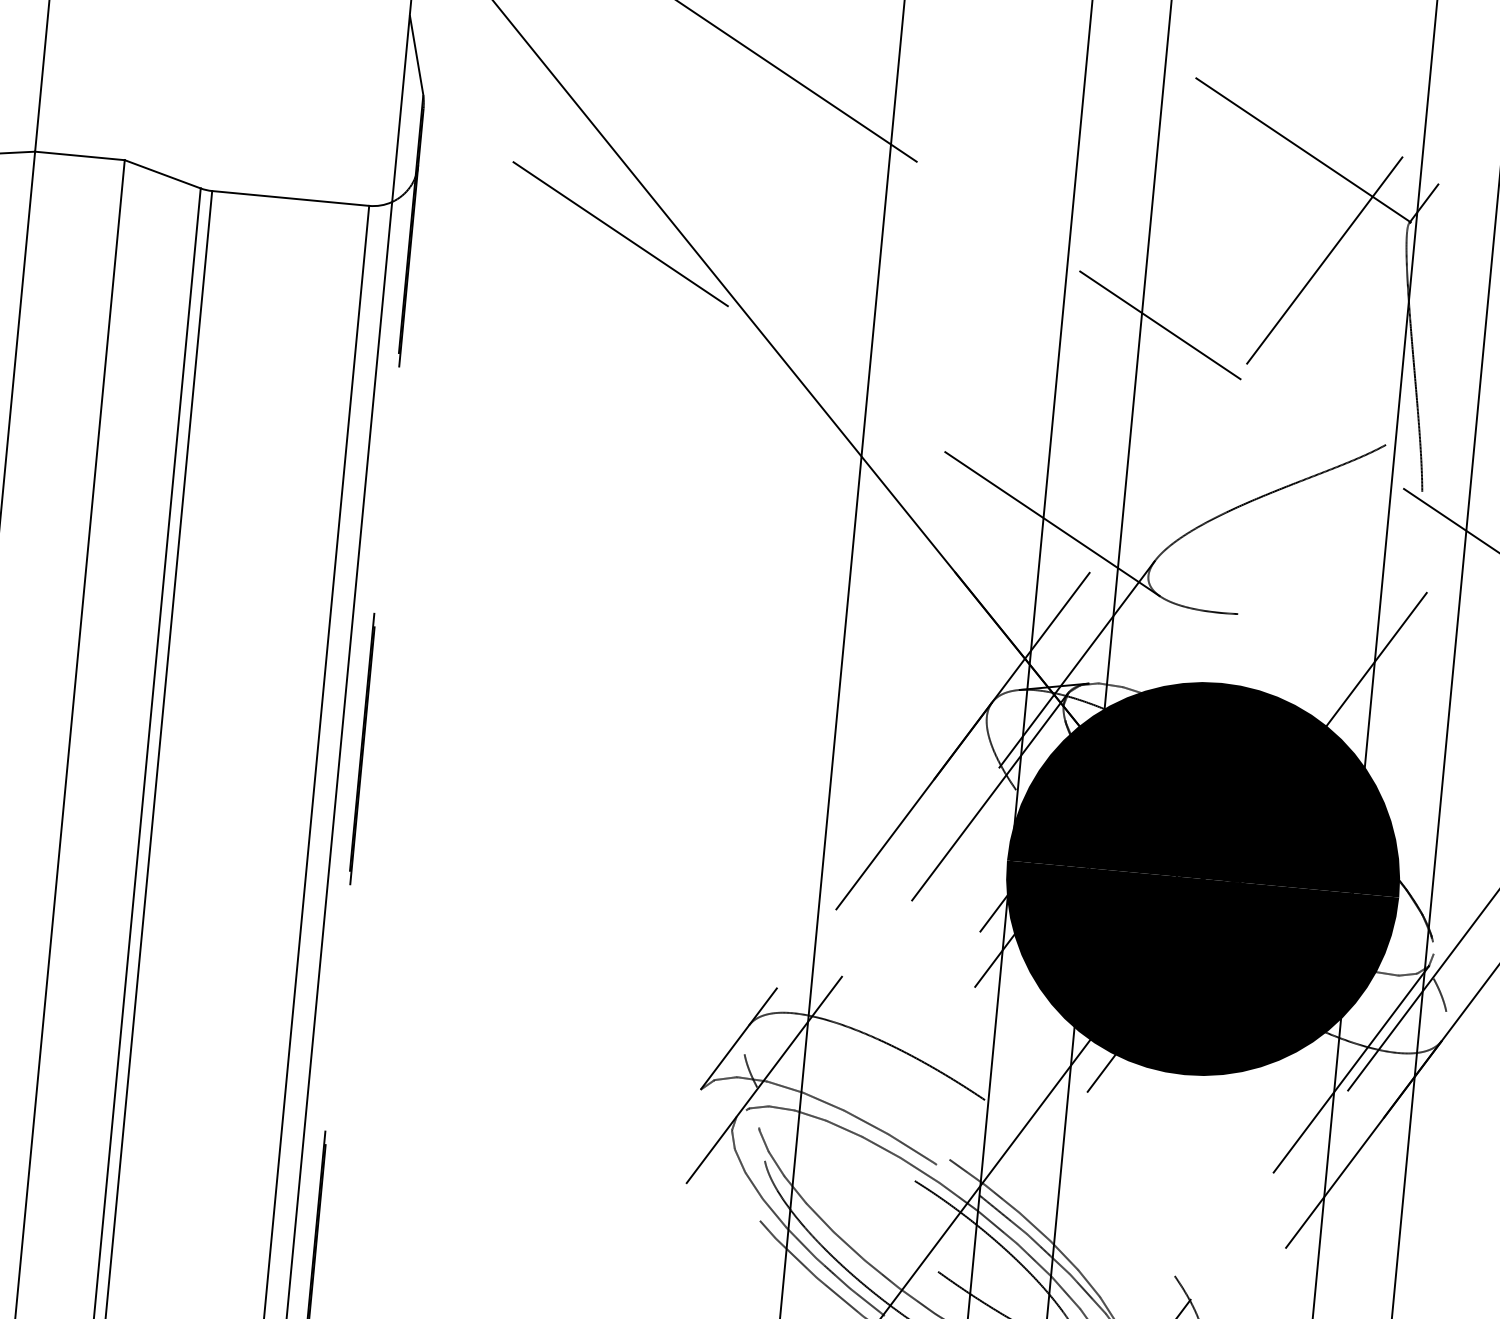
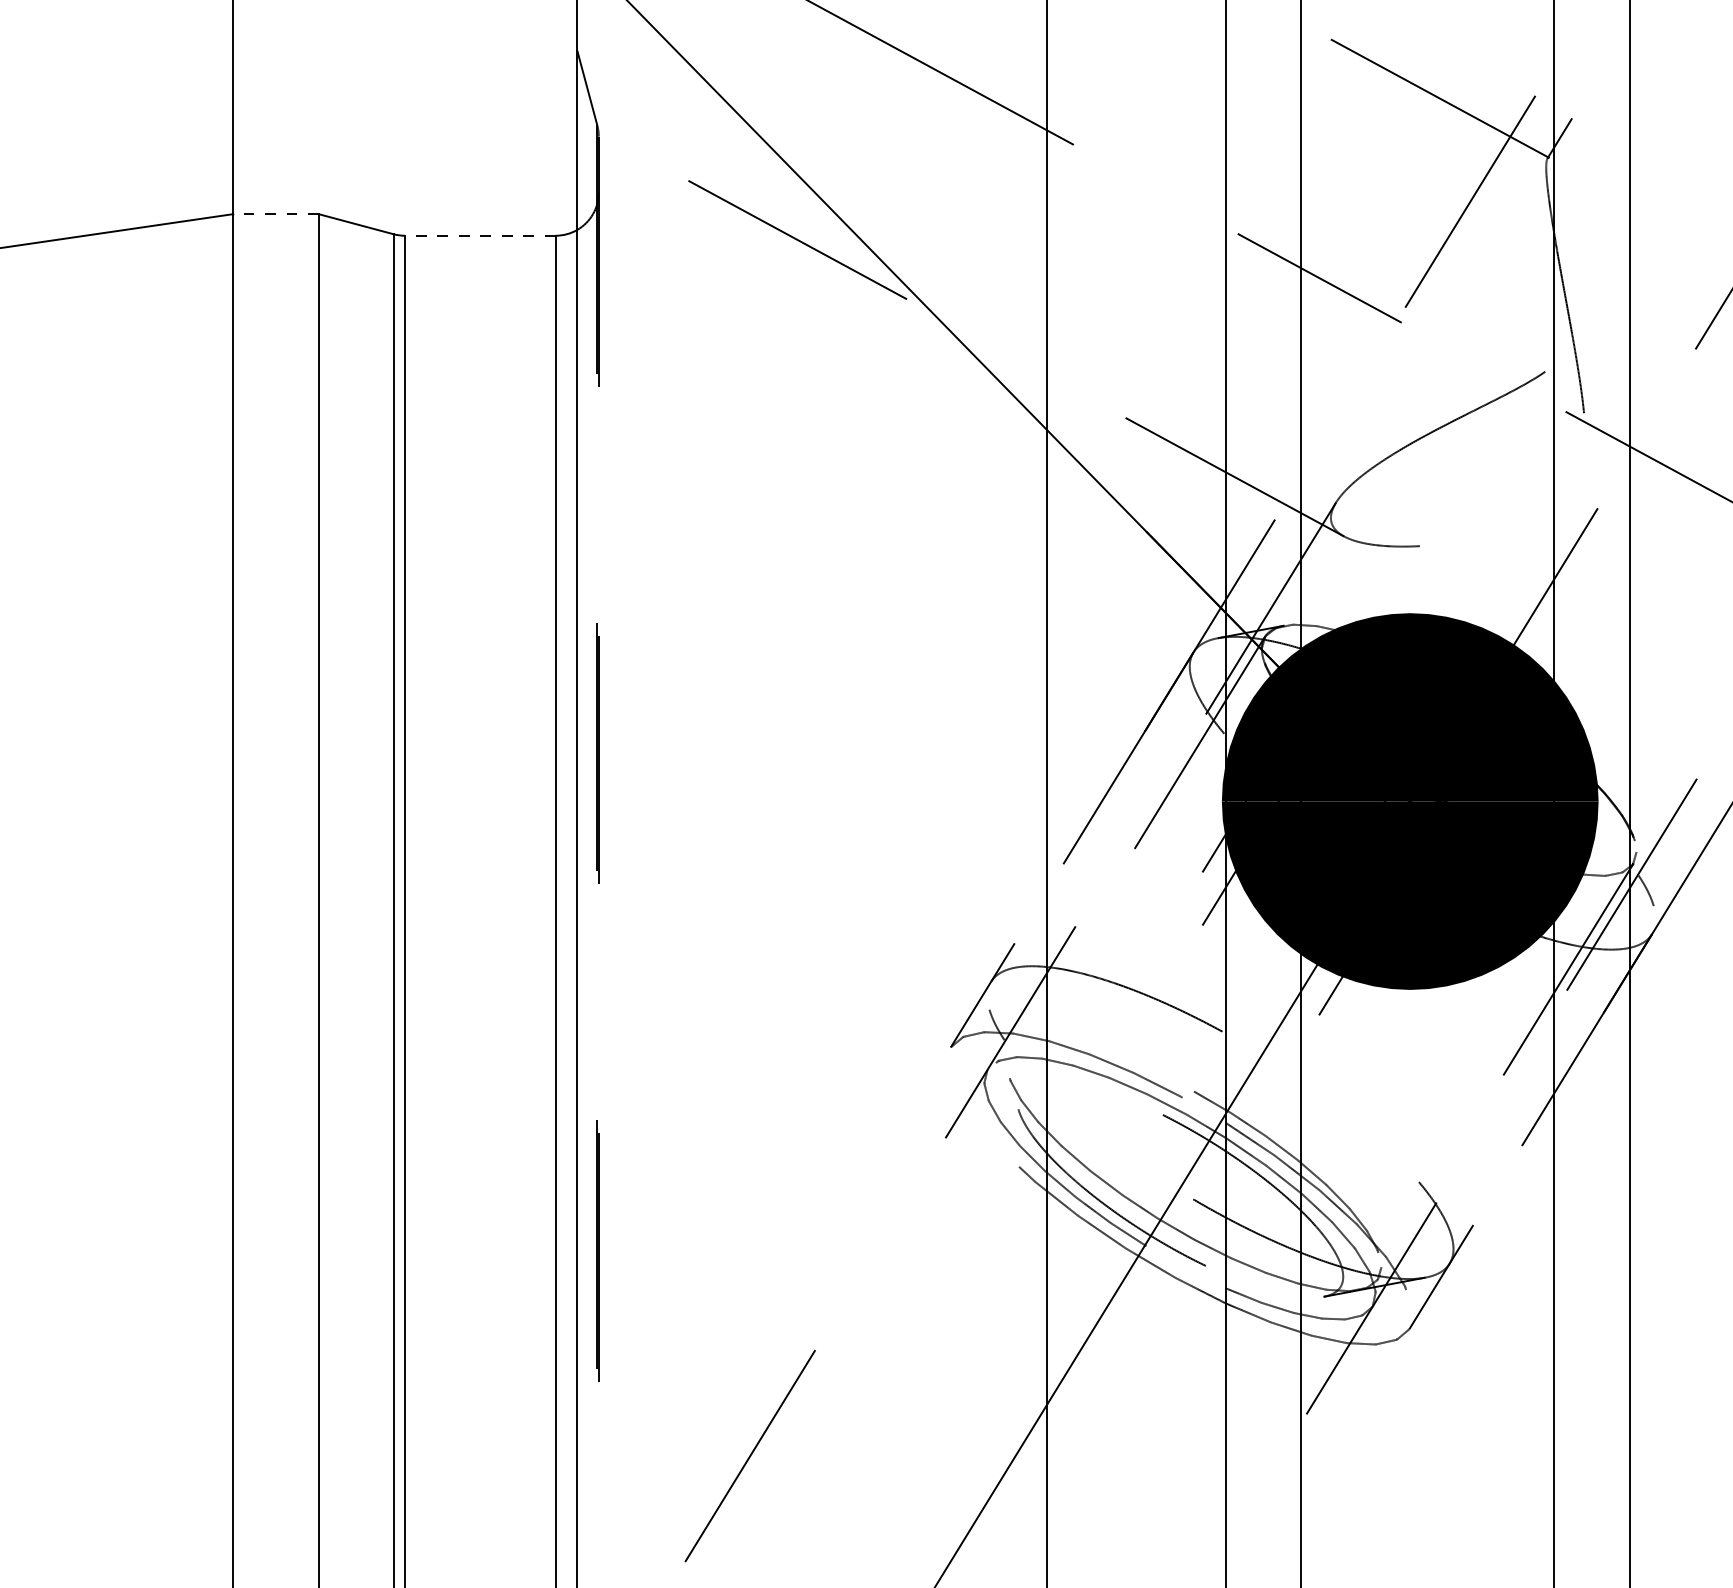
line: (79, 156) -> (275, 214), solid -> dashed
line: (289, 198) -> (479, 235), solid -> dashed

